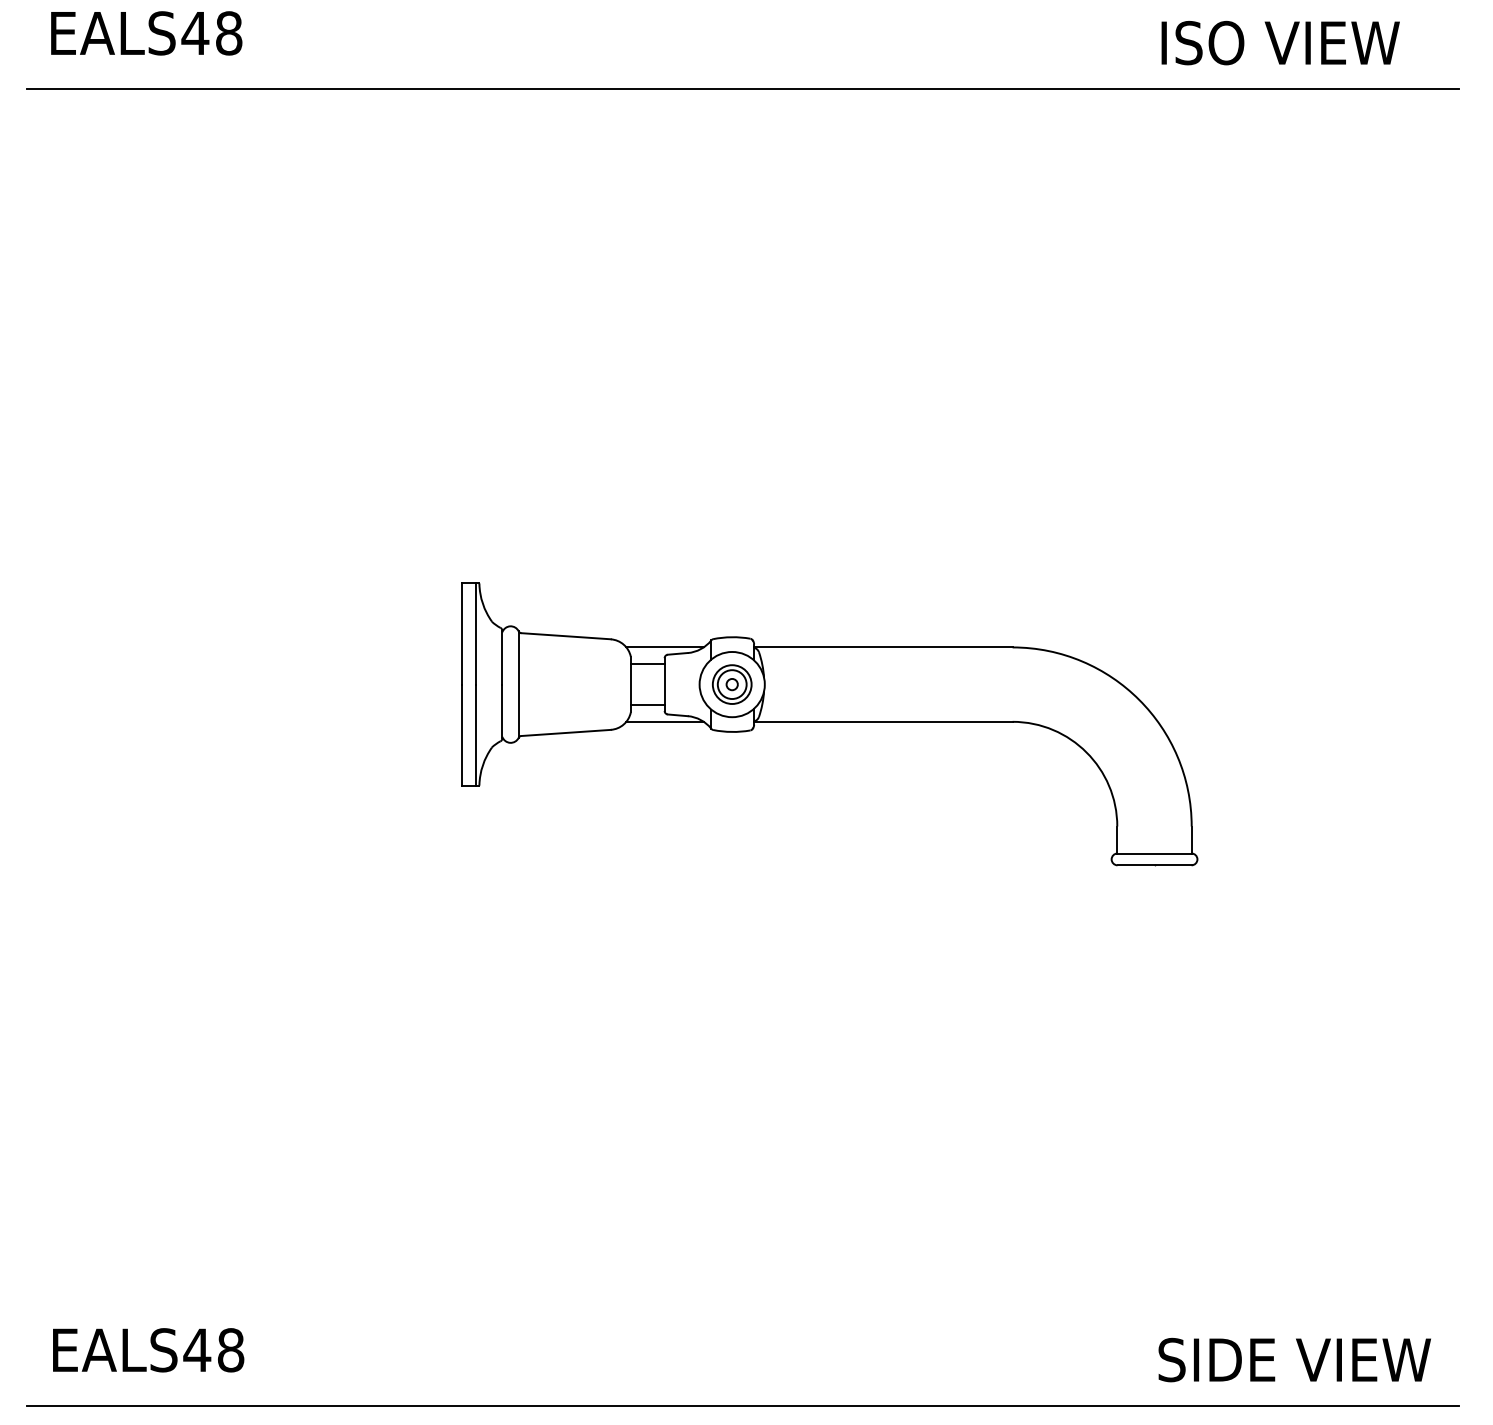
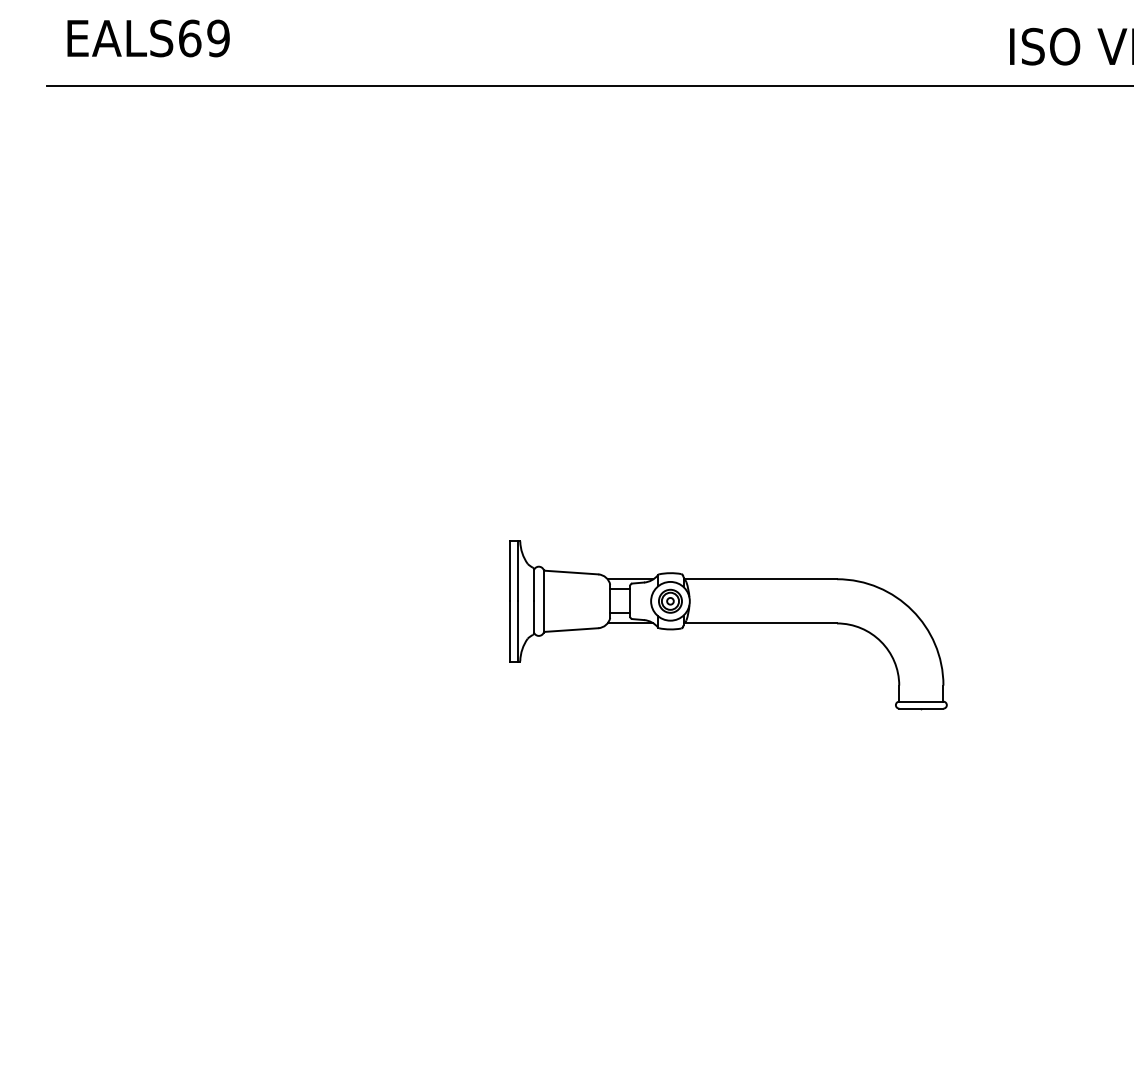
text: (211, 33) -> (203, 38), EALS48 -> EALS69
part: (829, 724) -> (728, 625), size x0.7

